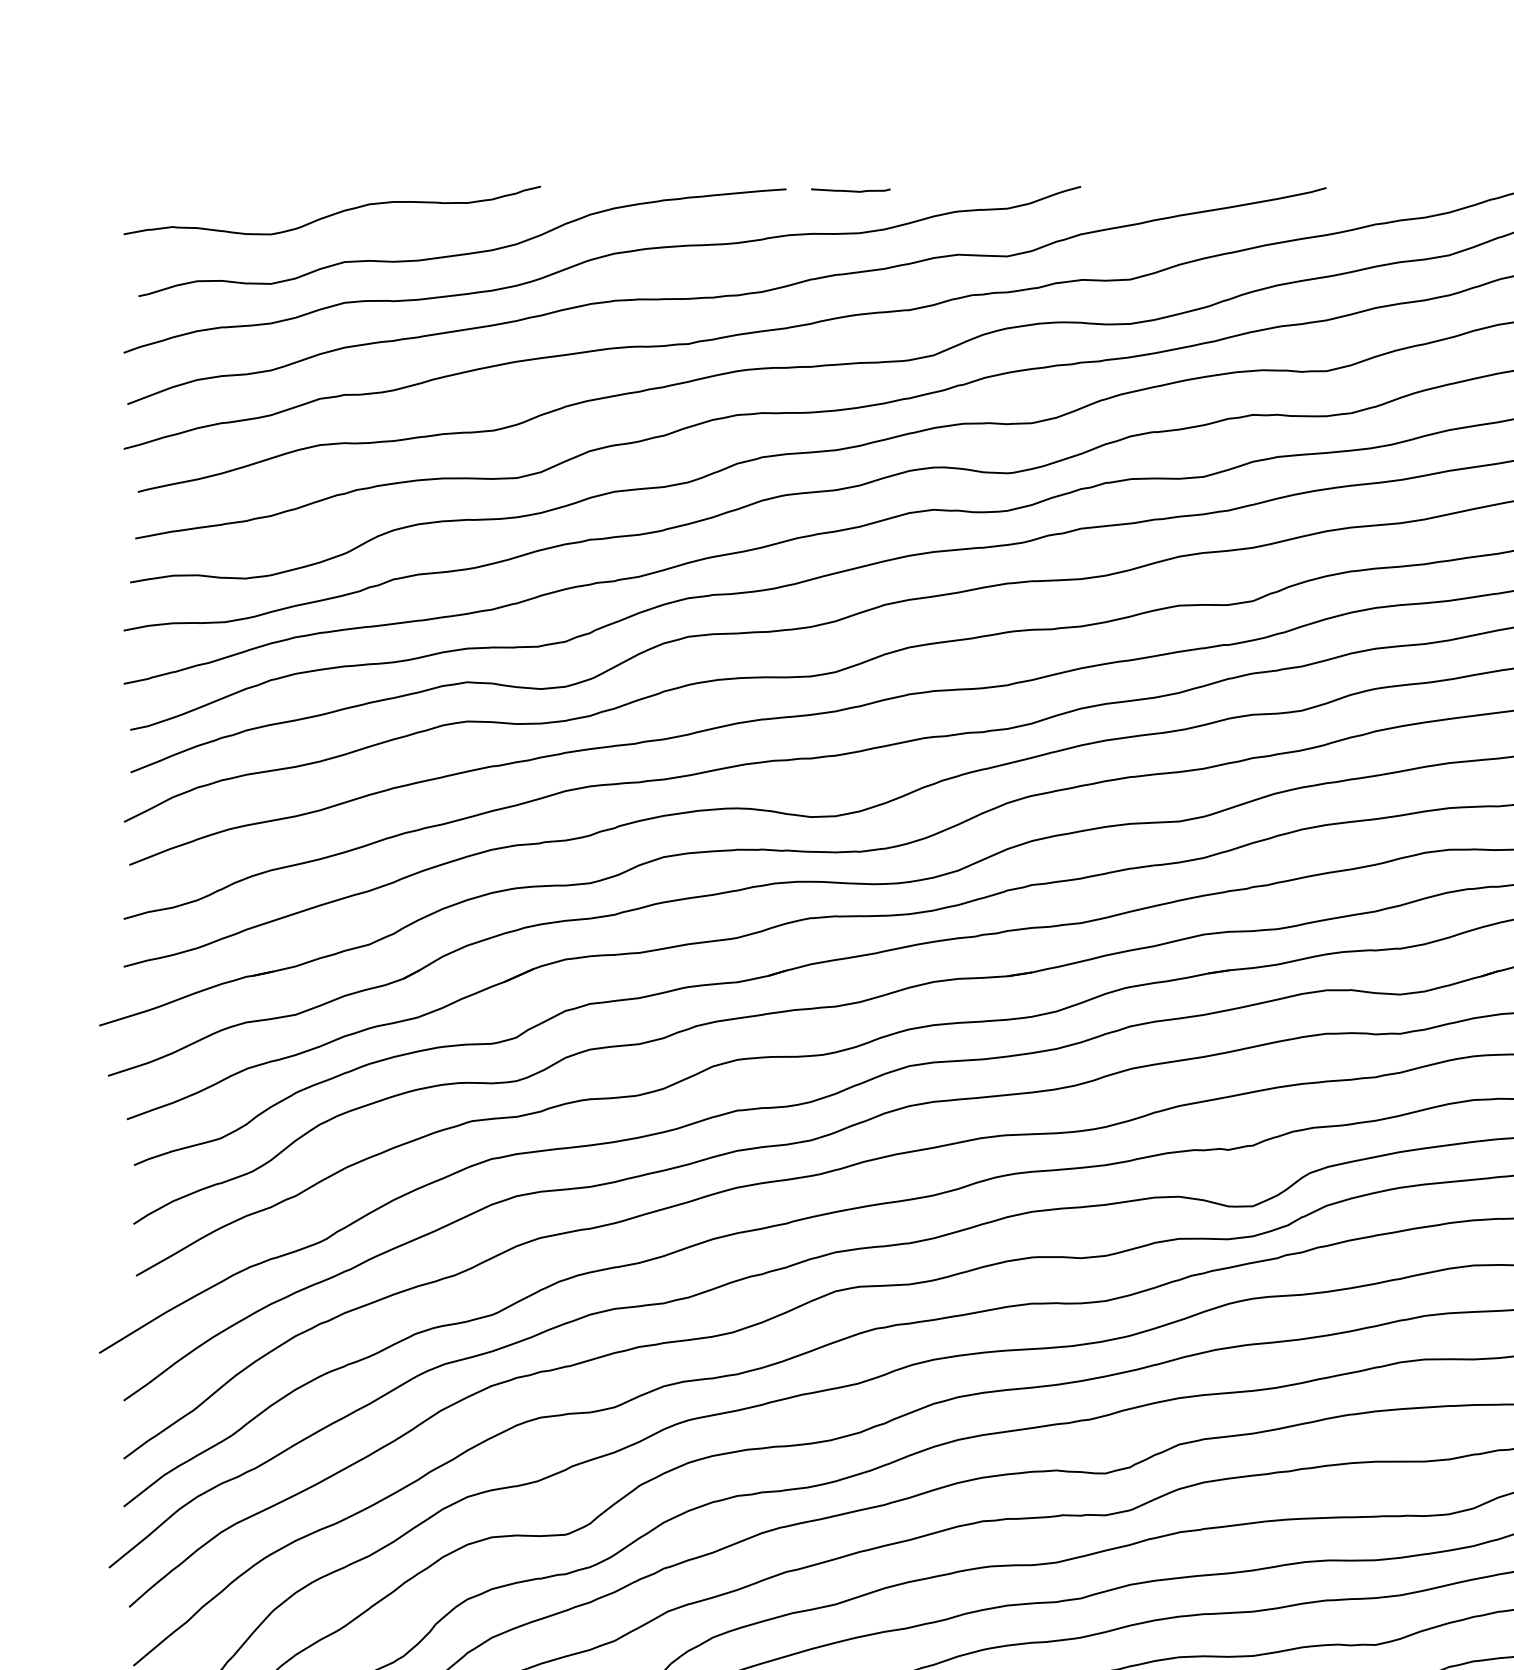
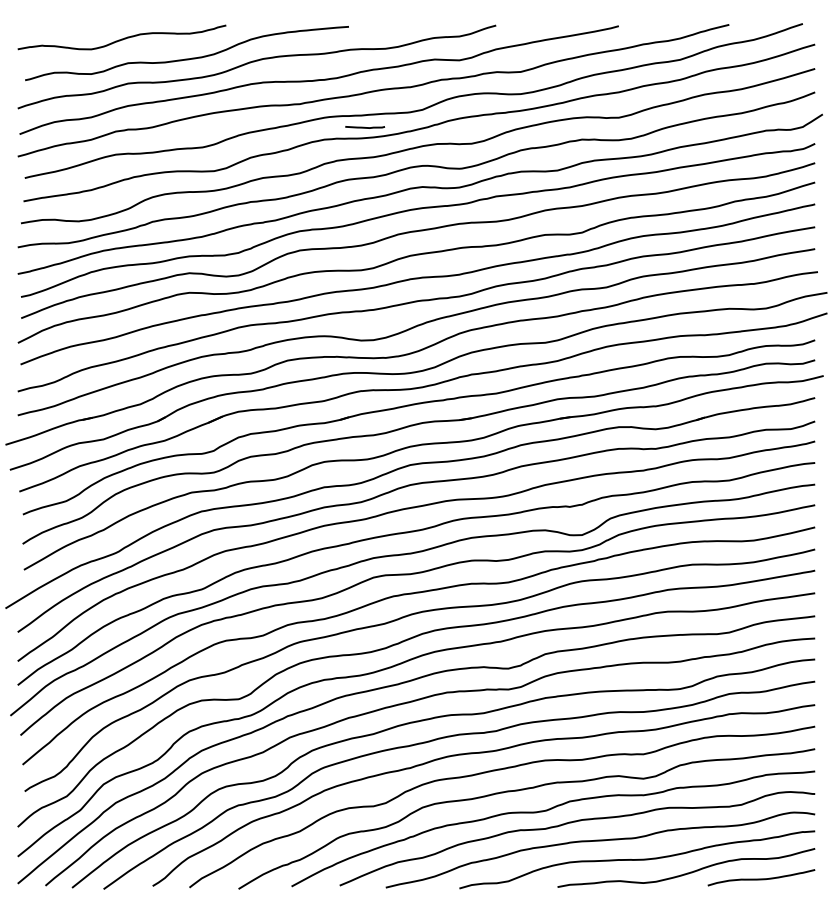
line: (851, 190) -> (365, 127), moved

